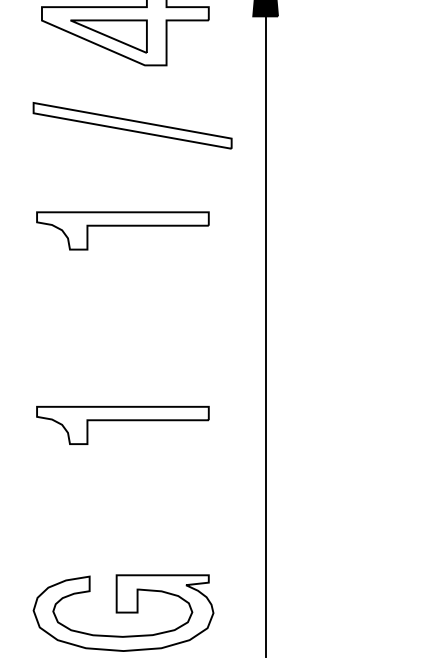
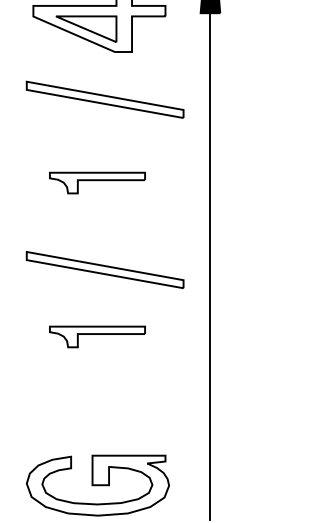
part: (122, 230) -> (97, 182), size x0.7
part: (132, 340) -> (105, 269), added
part: (122, 424) -> (97, 336), size x0.7

